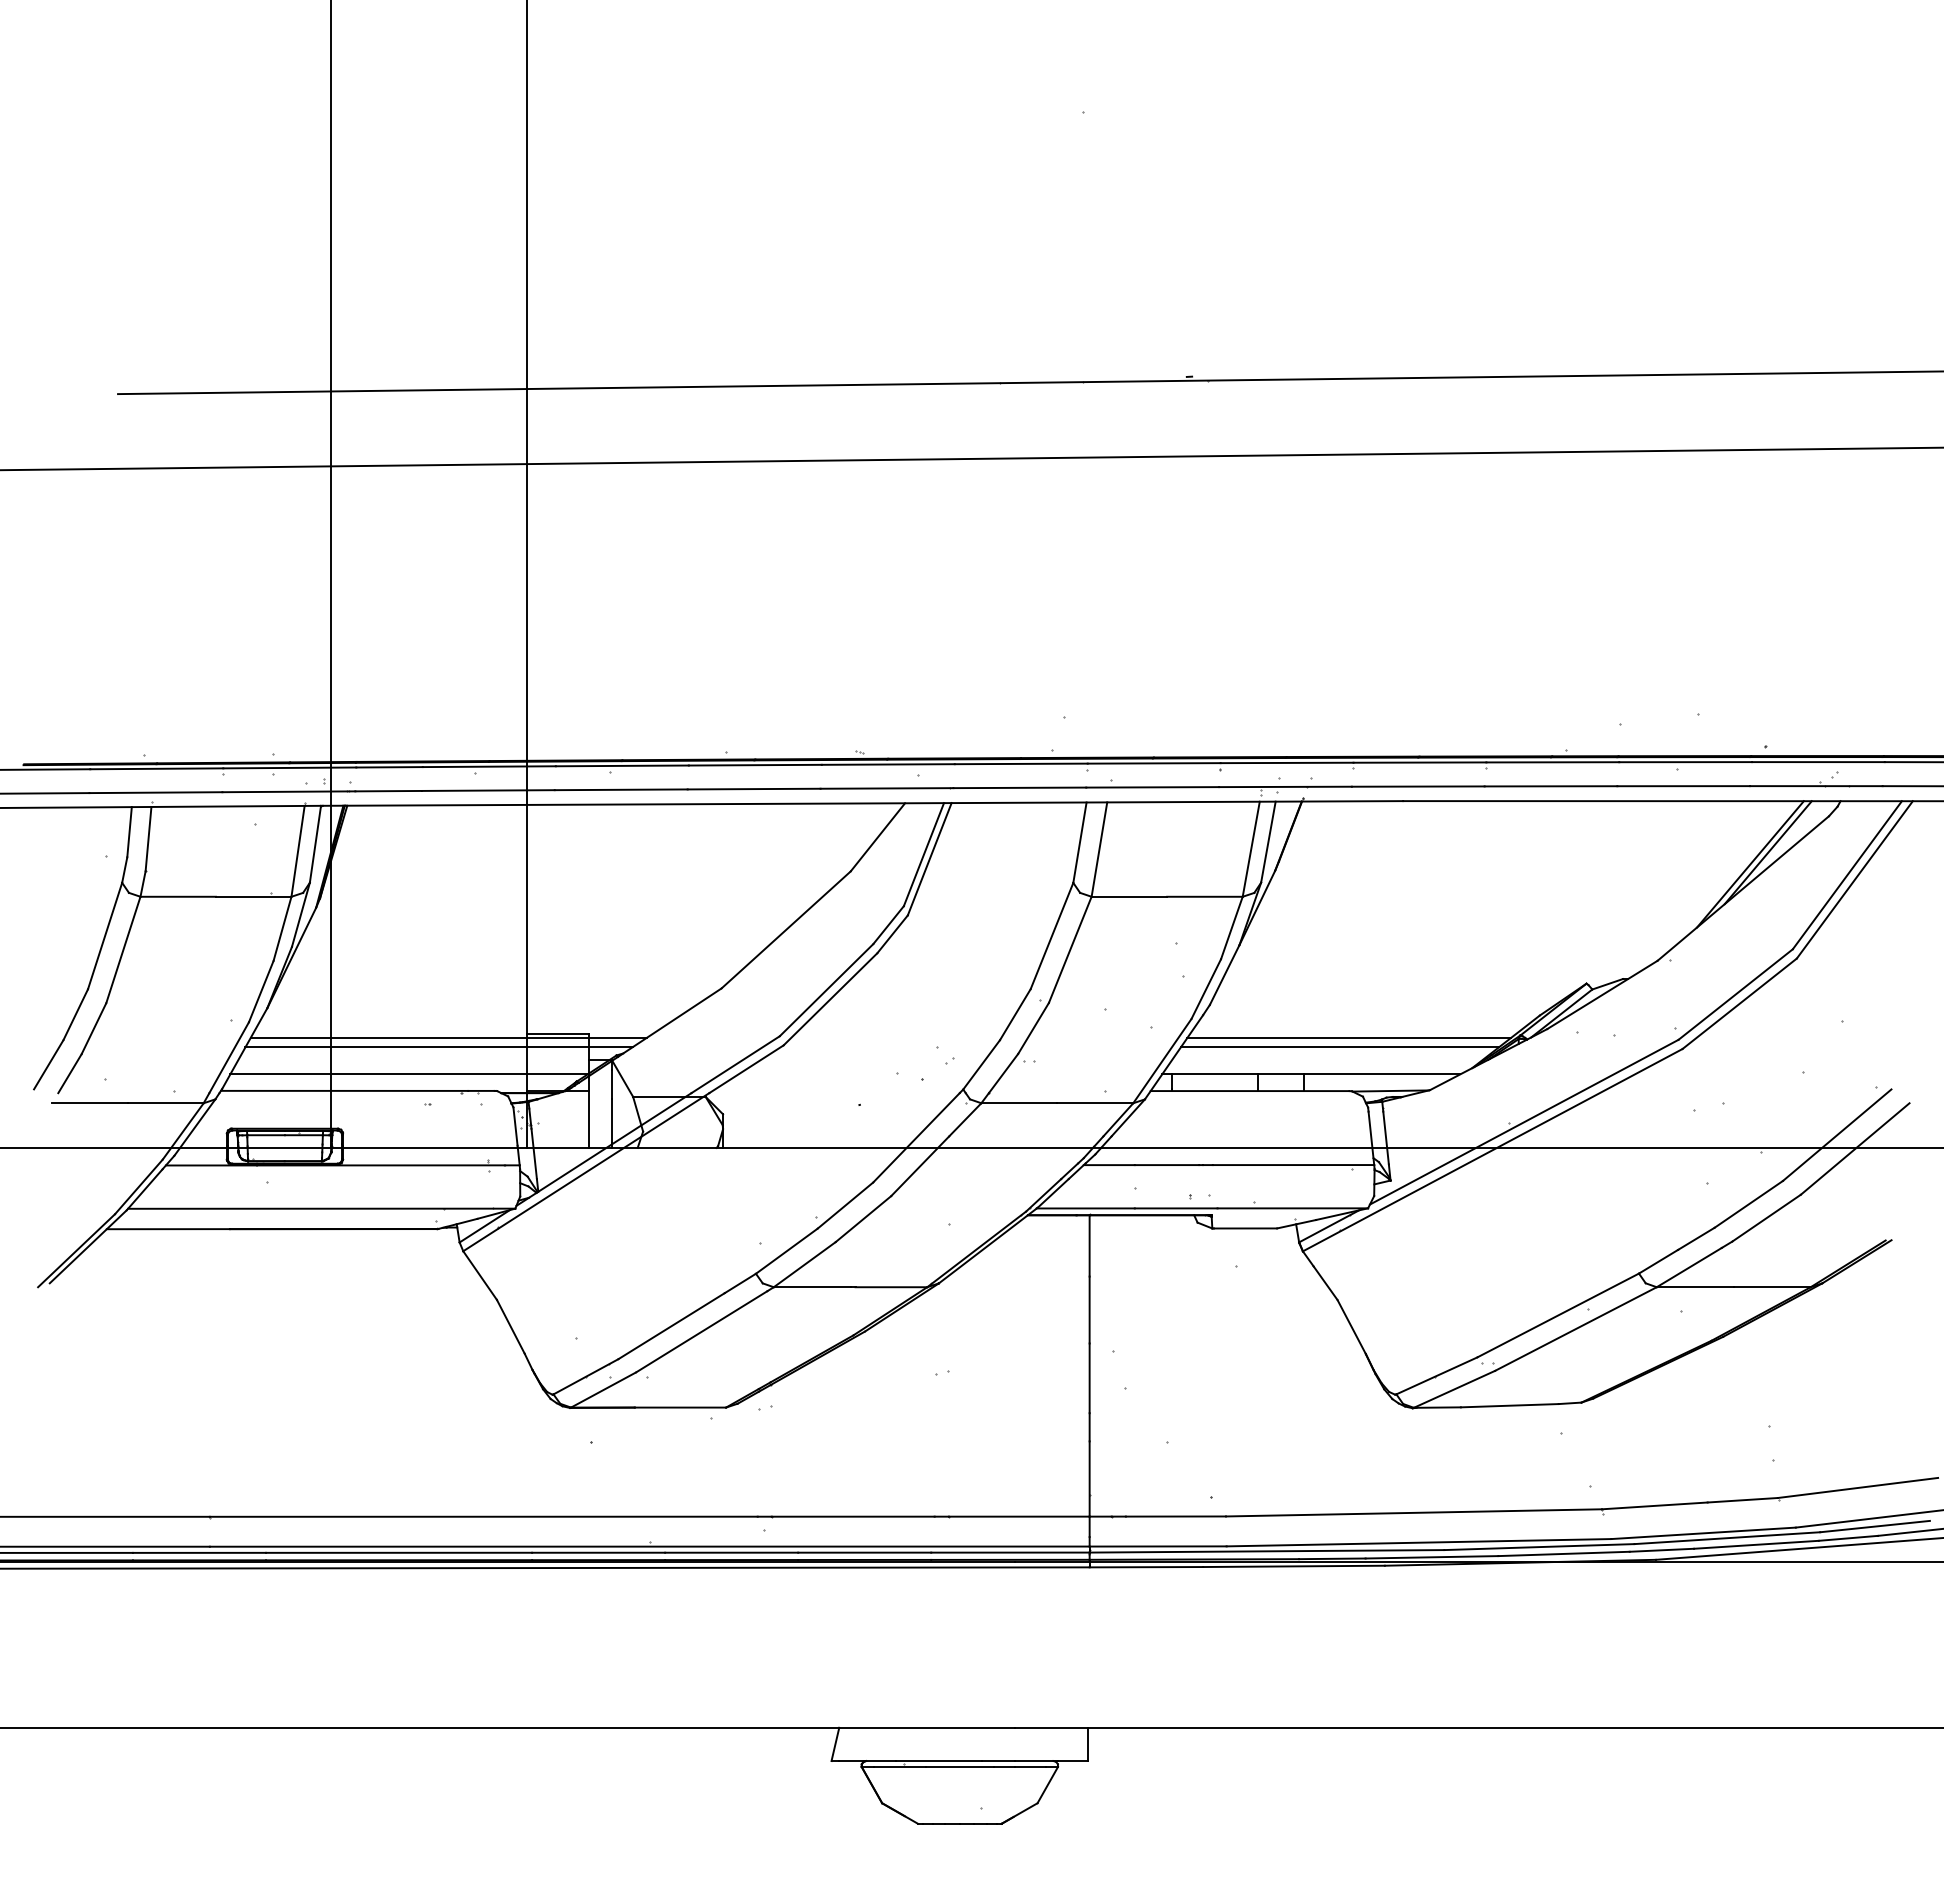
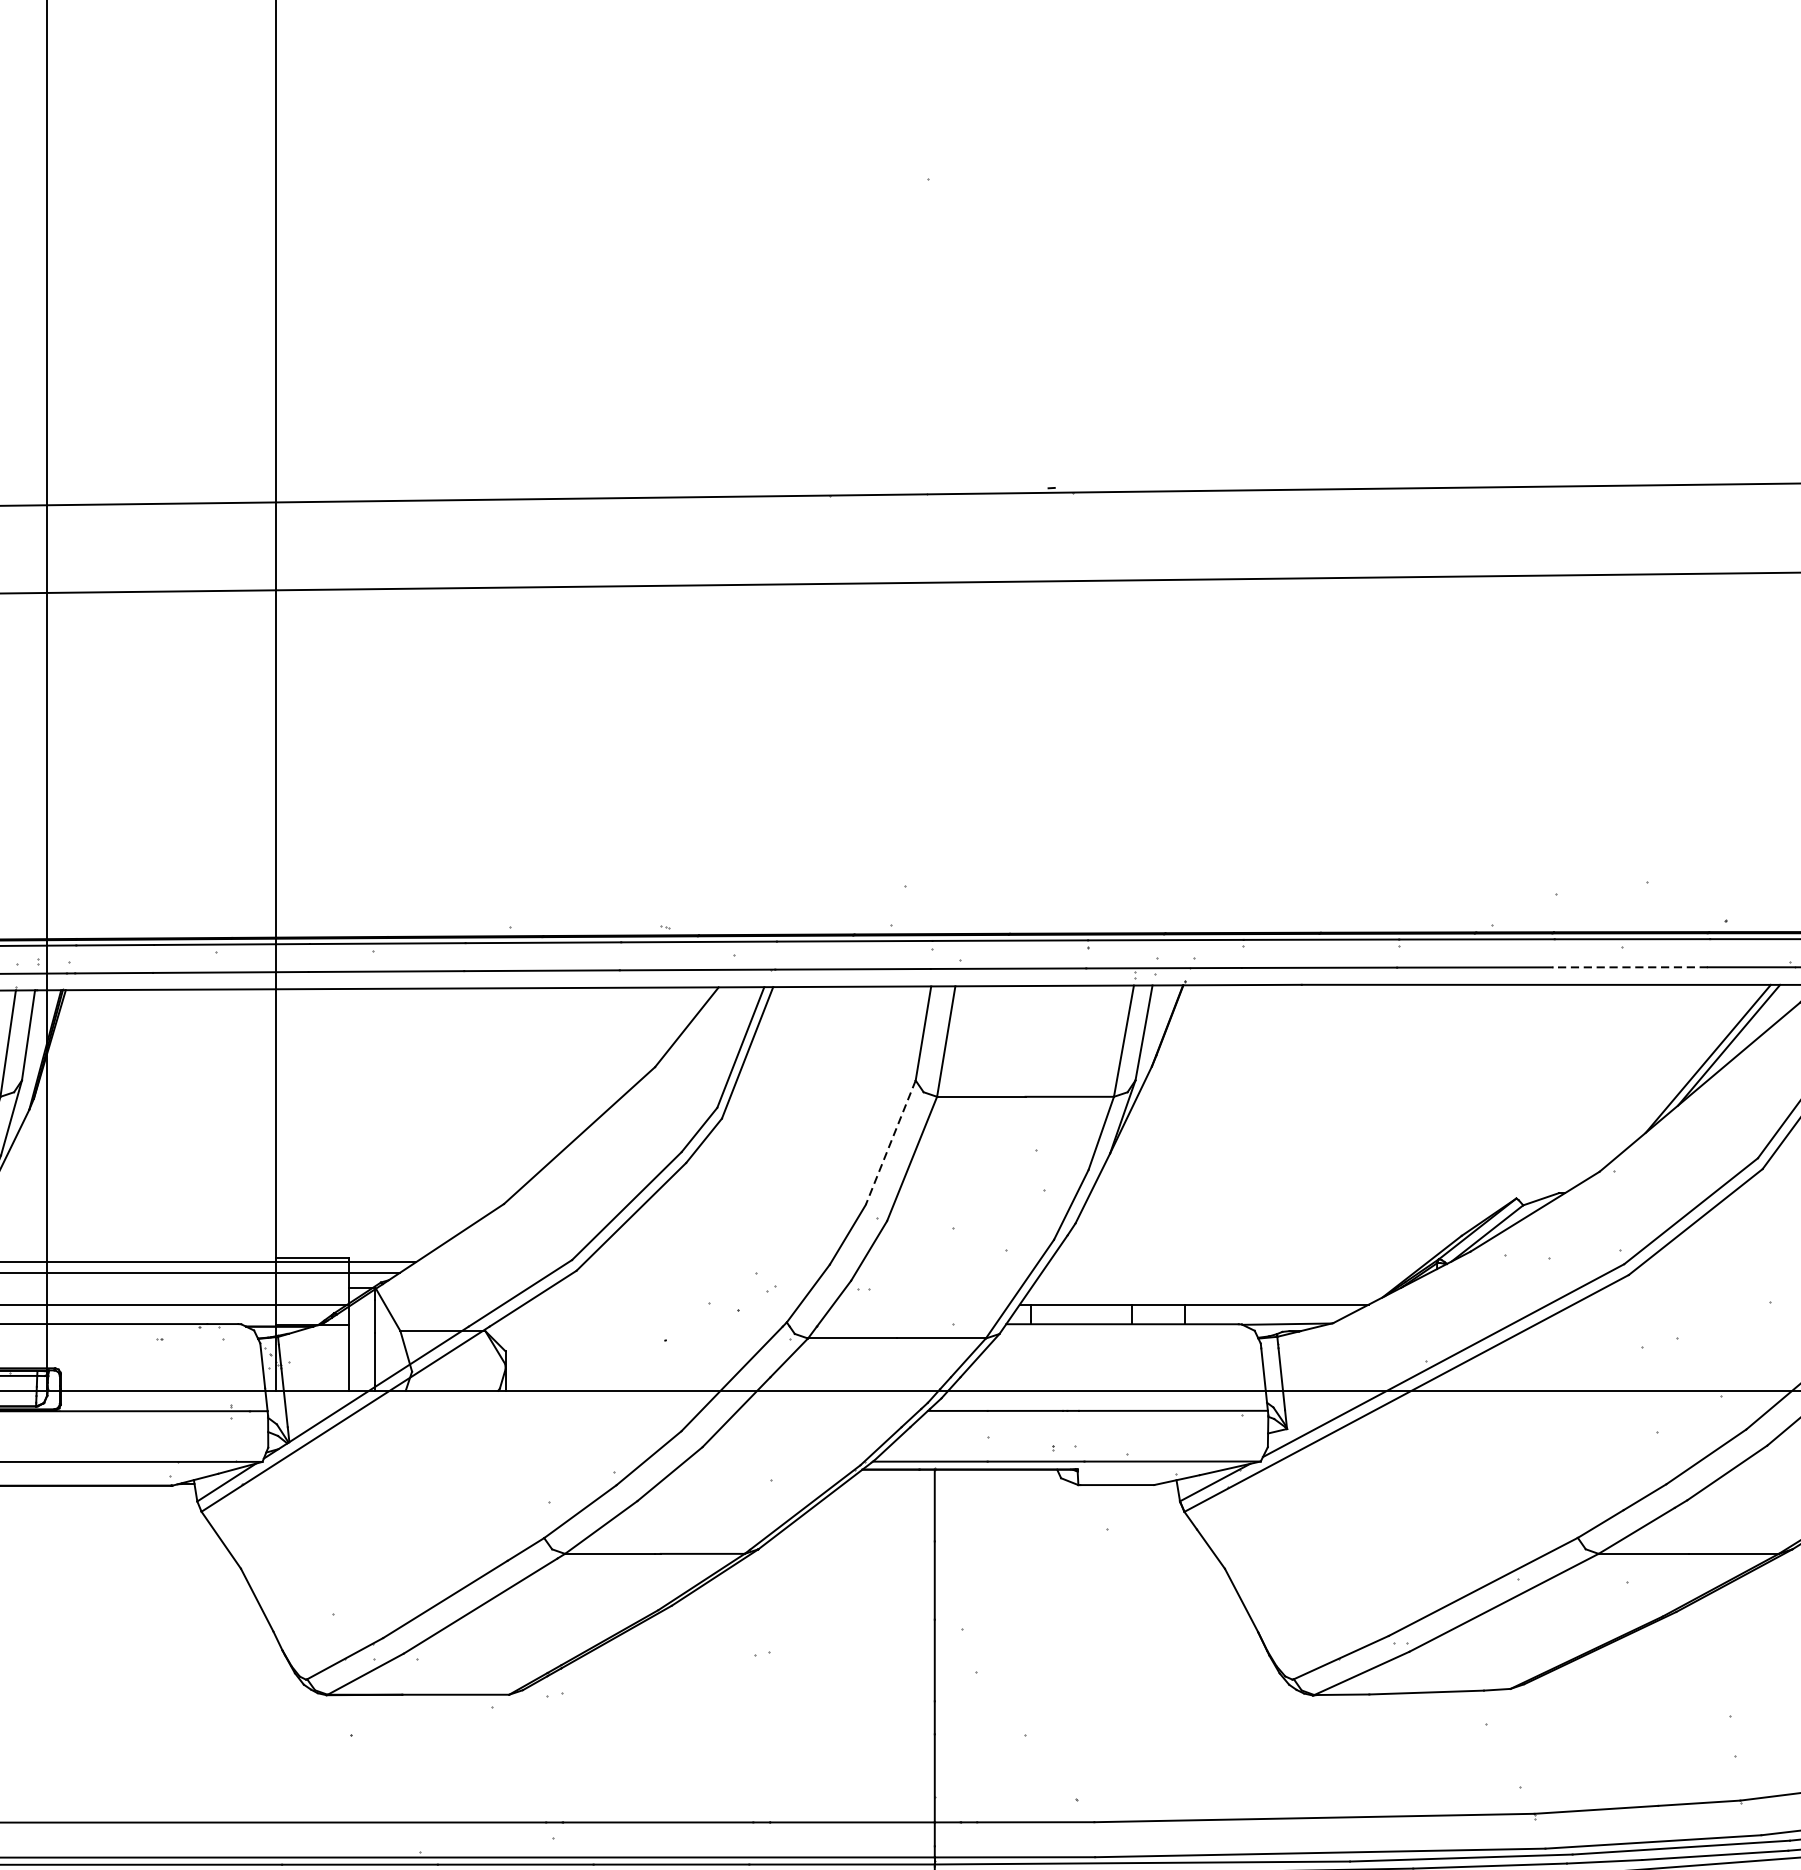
line: (1683, 786) -> (1629, 967), solid -> dashed
line: (1051, 936) -> (890, 1143), solid -> dashed
line: (1349, 1037) -> (1238, 1261), removed
line: (1339, 1047) -> (1227, 1273), removed

